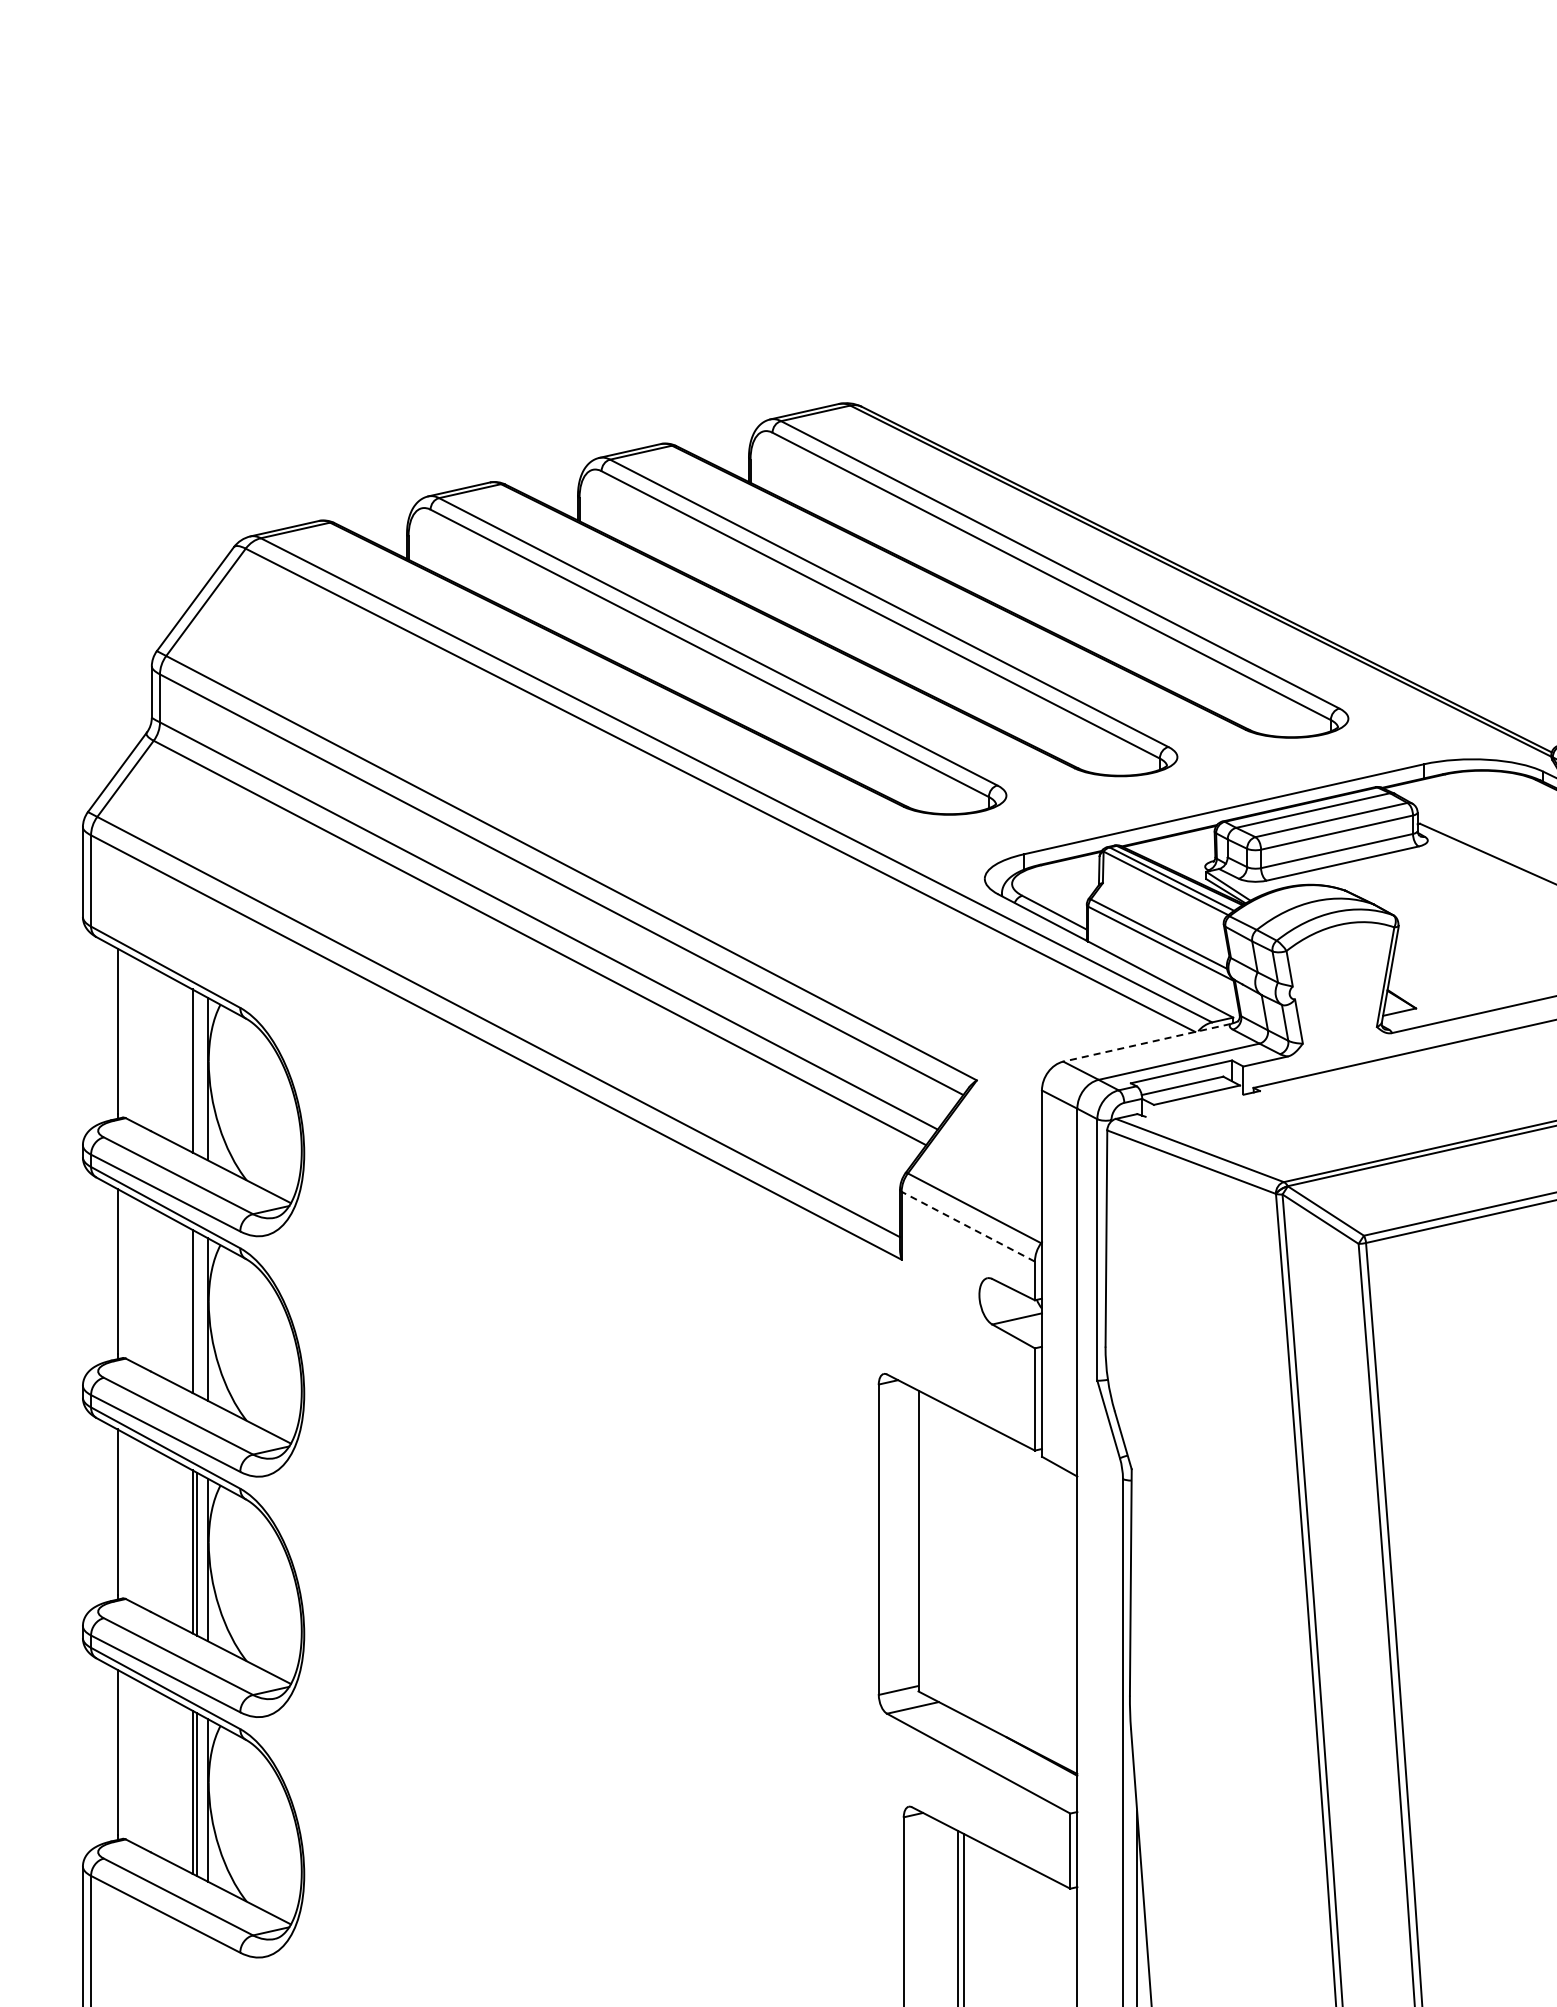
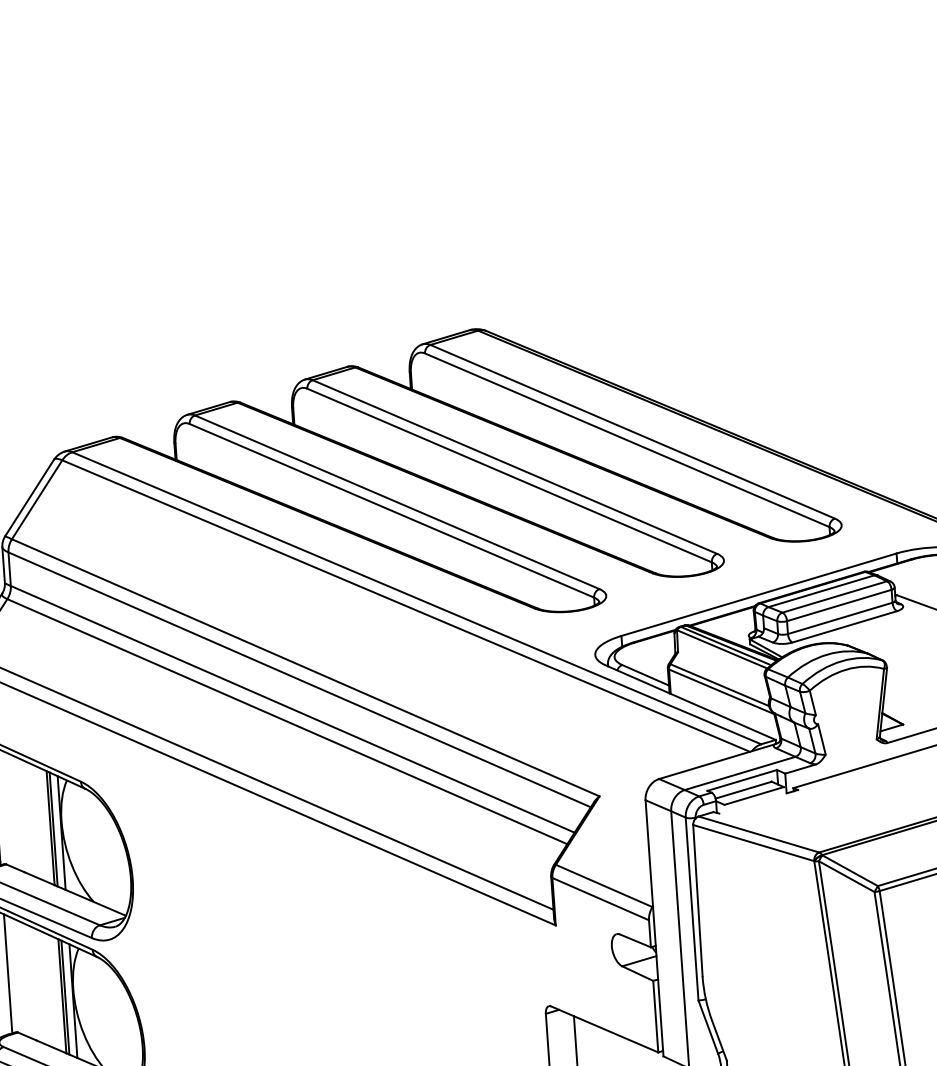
line: (1146, 1042) -> (716, 761), dashed -> solid
line: (196, 1072) -> (53, 829), added
line: (967, 1226) -> (600, 898), dashed -> solid
line: (196, 1313) -> (65, 997), added

